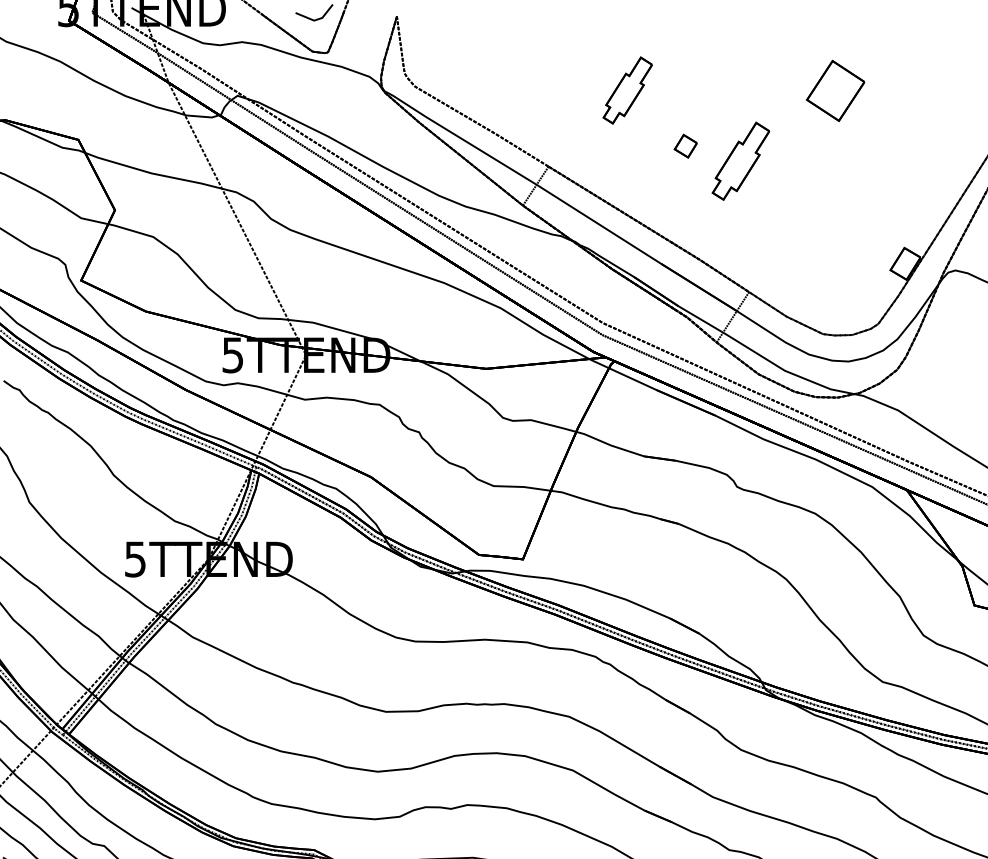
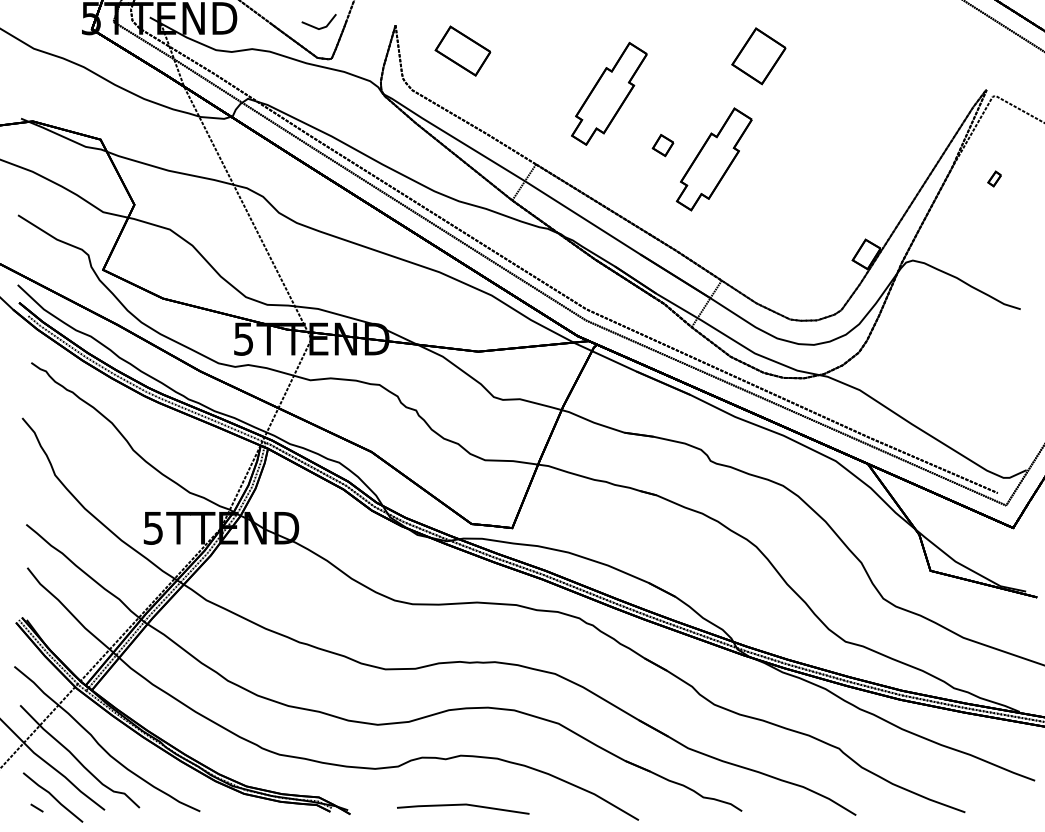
part: (469, 43) -> (462, 50), added
part: (627, 90) -> (609, 93), size x1.67
part: (835, 91) -> (758, 56), moved
part: (740, 161) -> (713, 159), size x1.43

